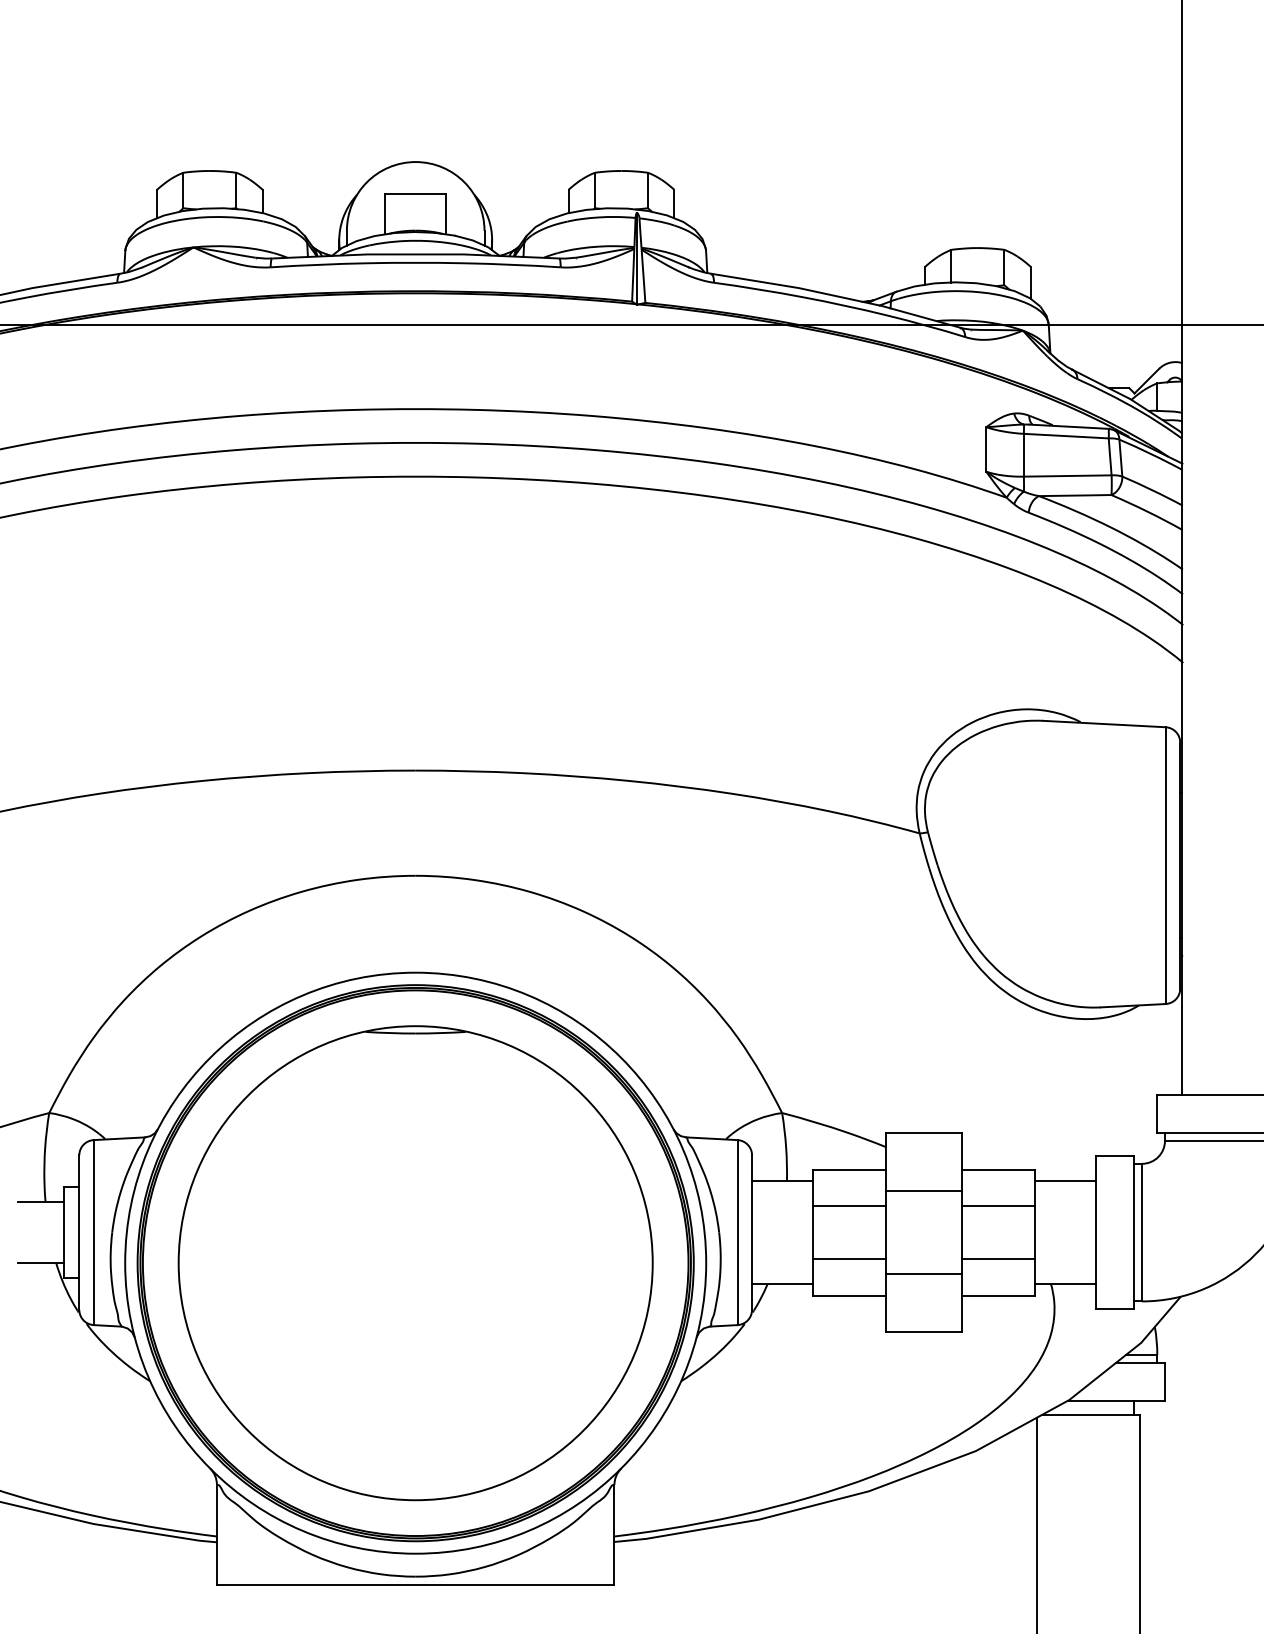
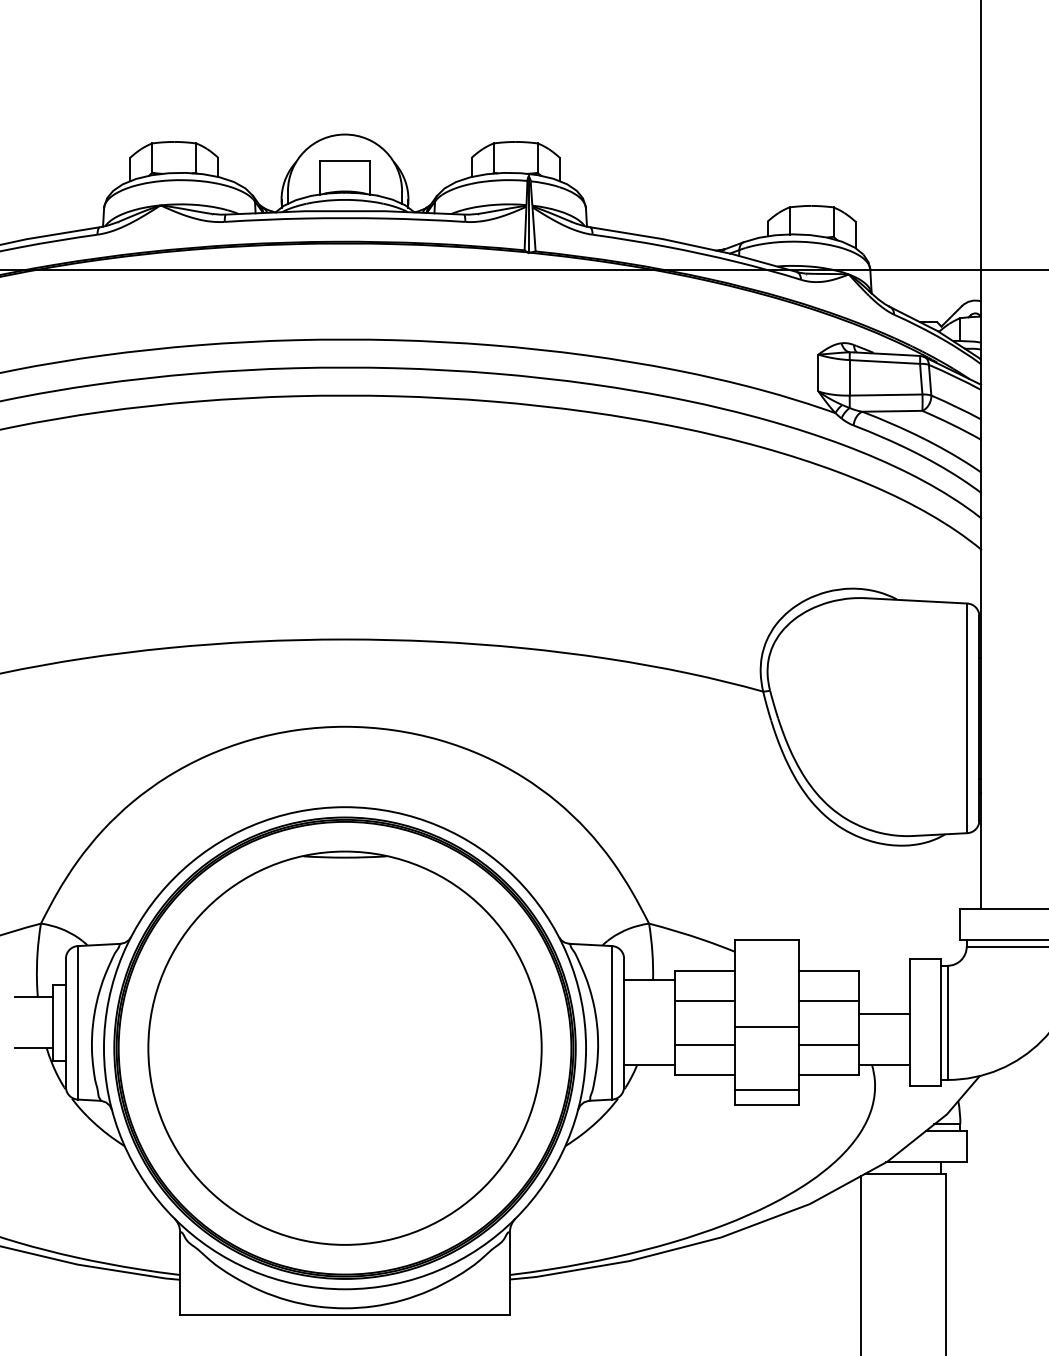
line: (1064, 1181) -> (883, 1014), moved
line: (923, 1191) -> (766, 1026), moved
line: (923, 1274) -> (766, 1090), moved

